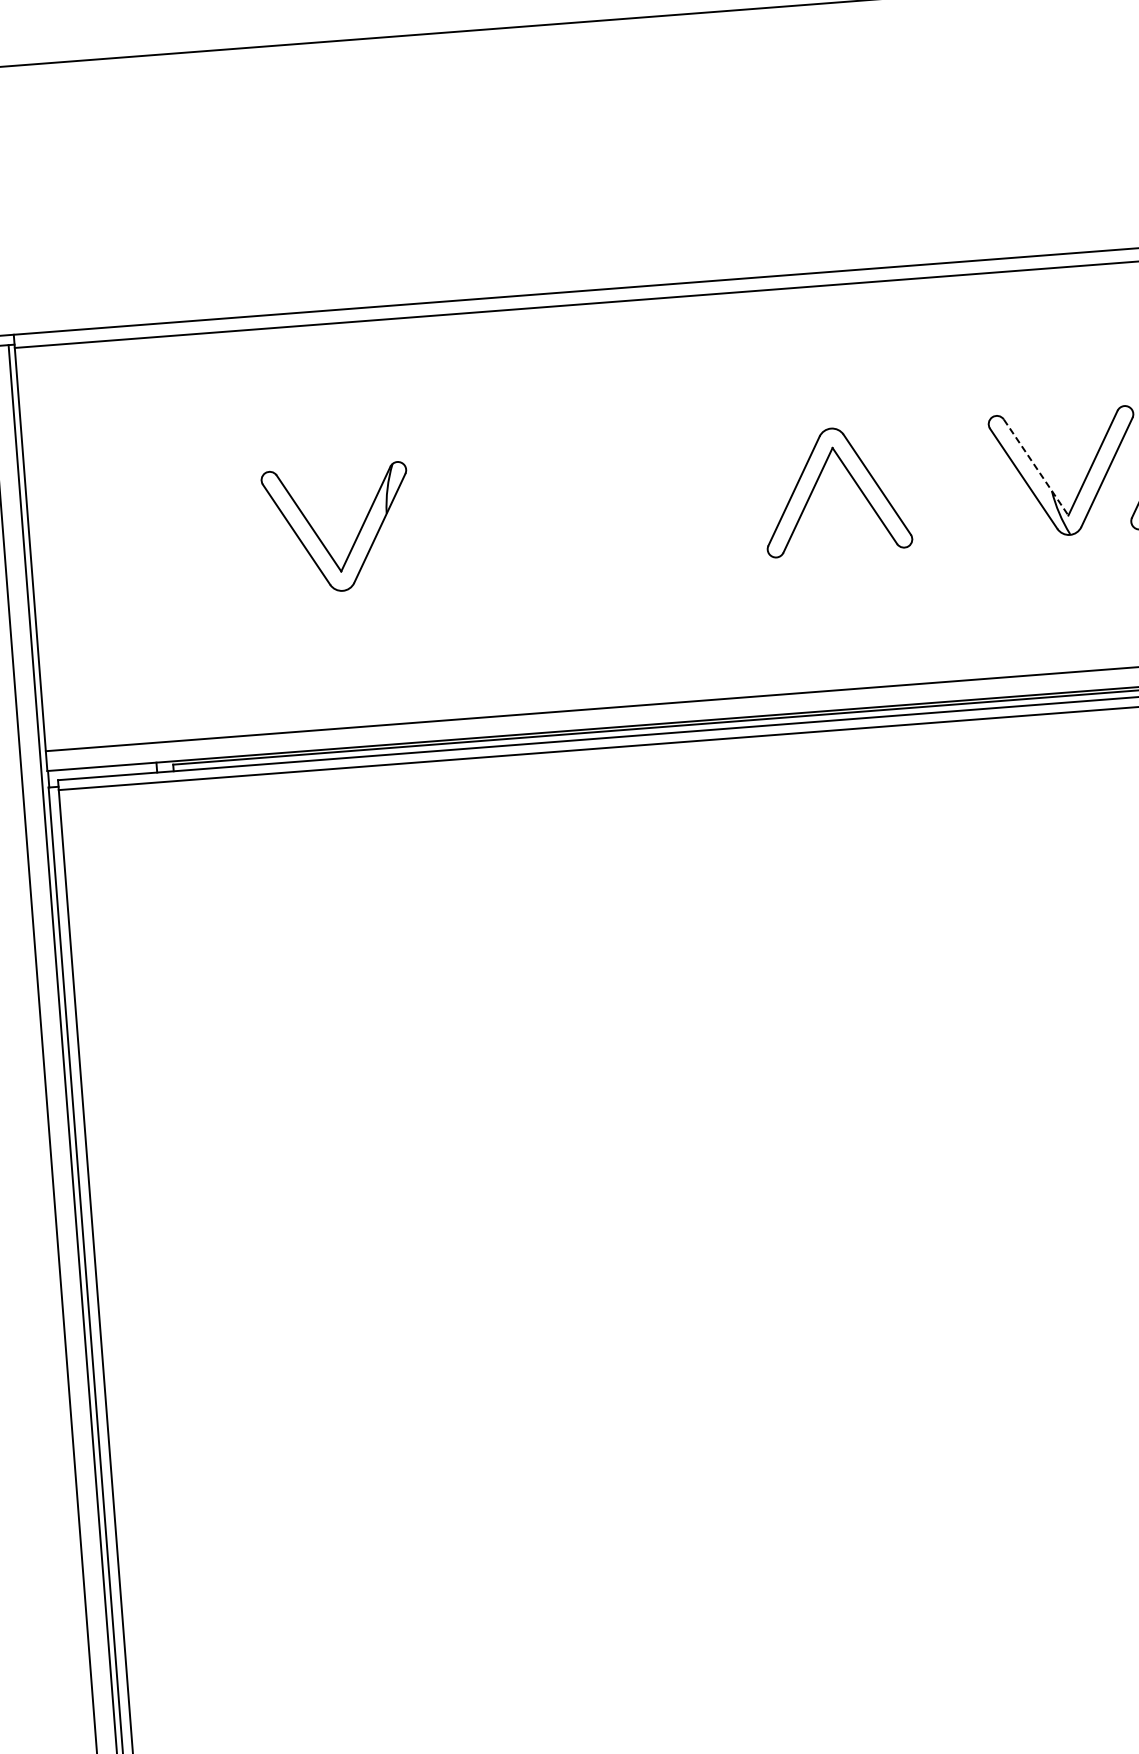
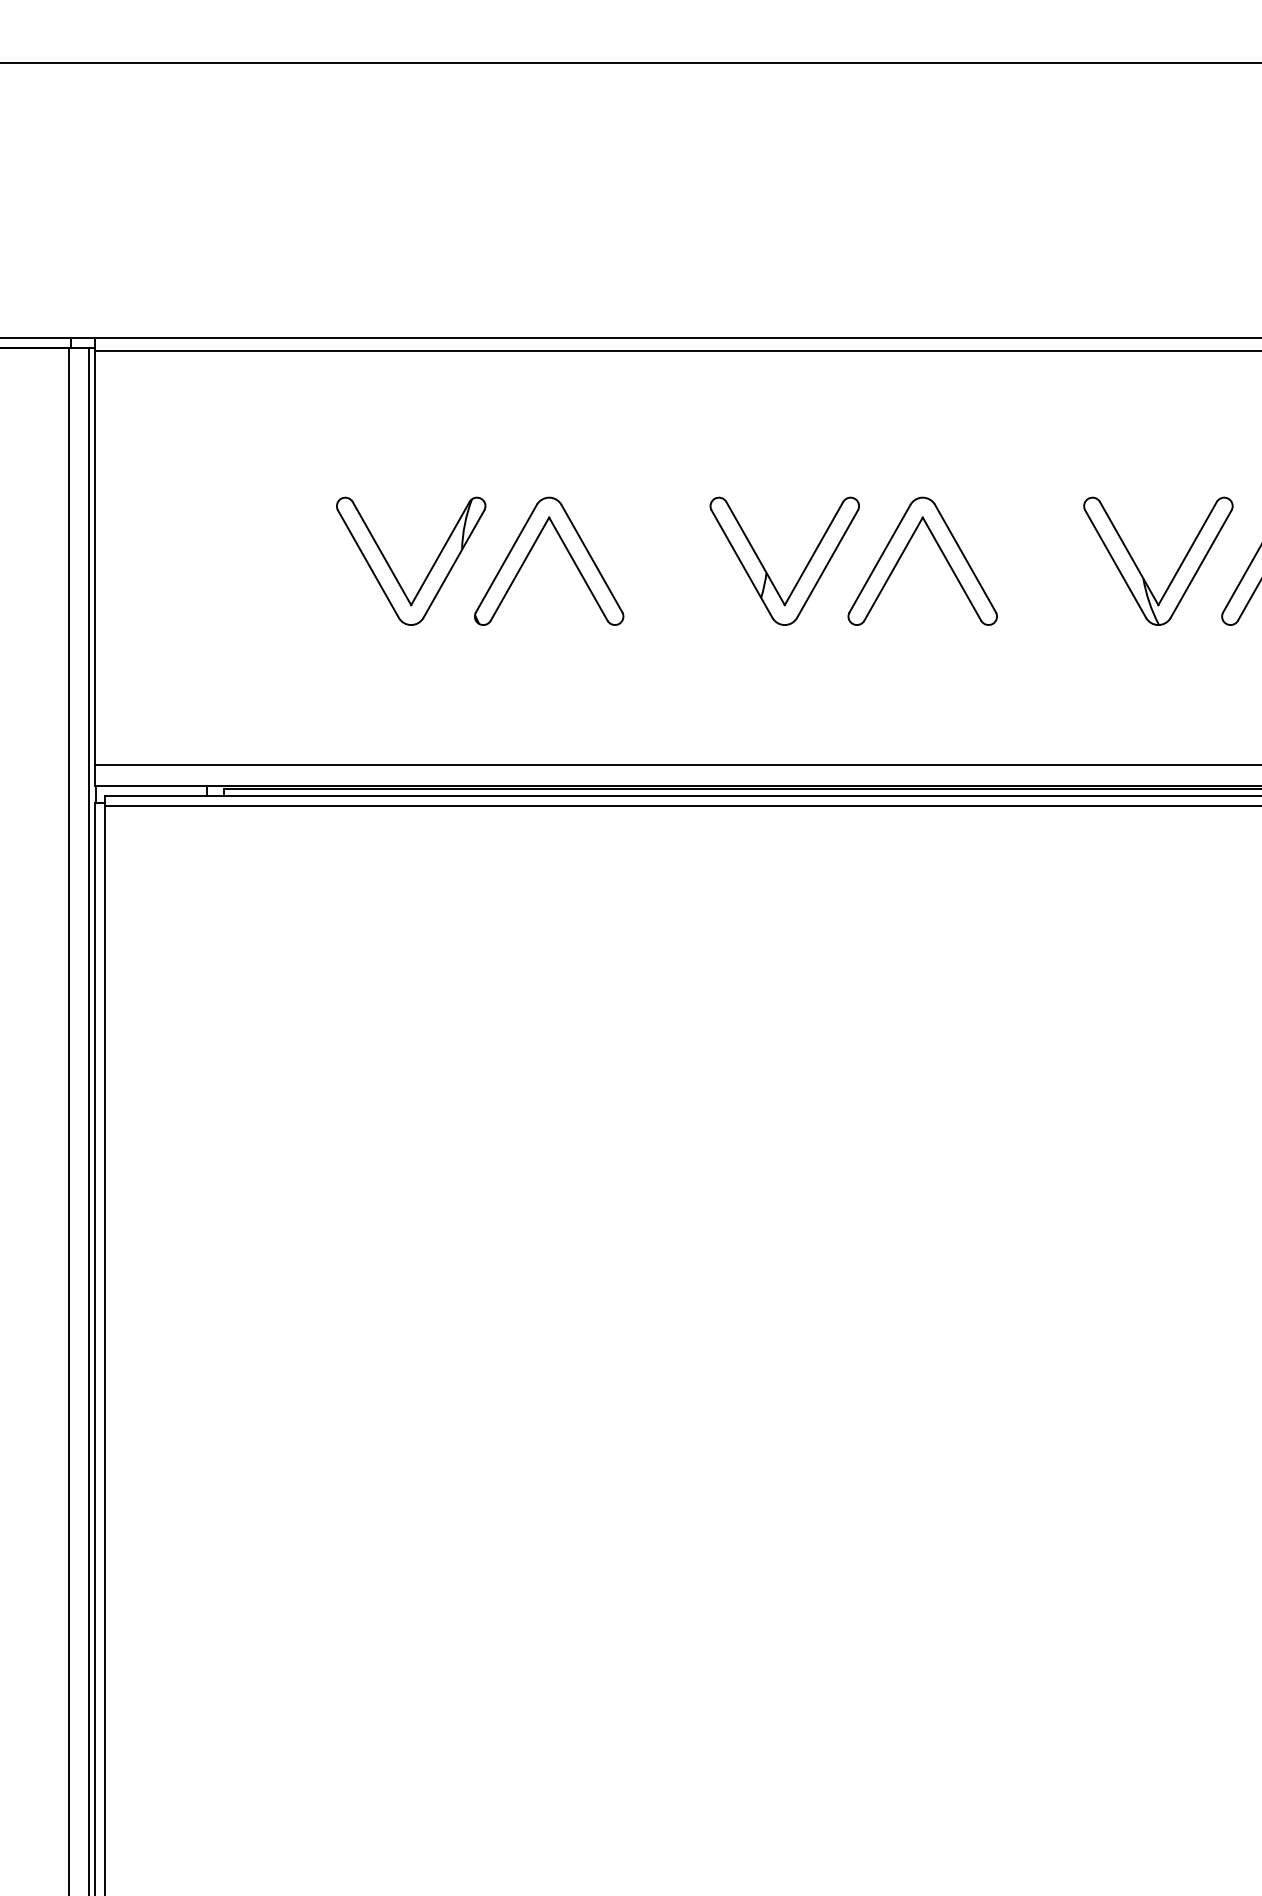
line: (1036, 468) -> (1129, 554), dashed -> solid
part: (489, 508) -> (567, 552), added
part: (684, 511) -> (766, 570), added

